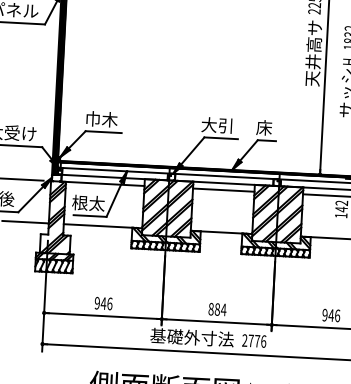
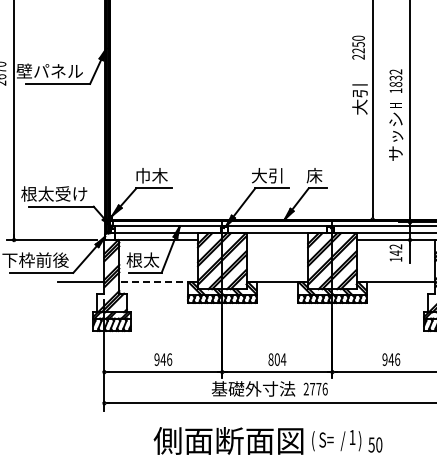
text: (313, 53) -> (359, 98), 天井高サ -> 大引
line: (223, 190) -> (277, 240), removed
line: (100, 226) -> (156, 282), solid -> dashed
text: (216, 309) -> (276, 359), 884 -> 804

